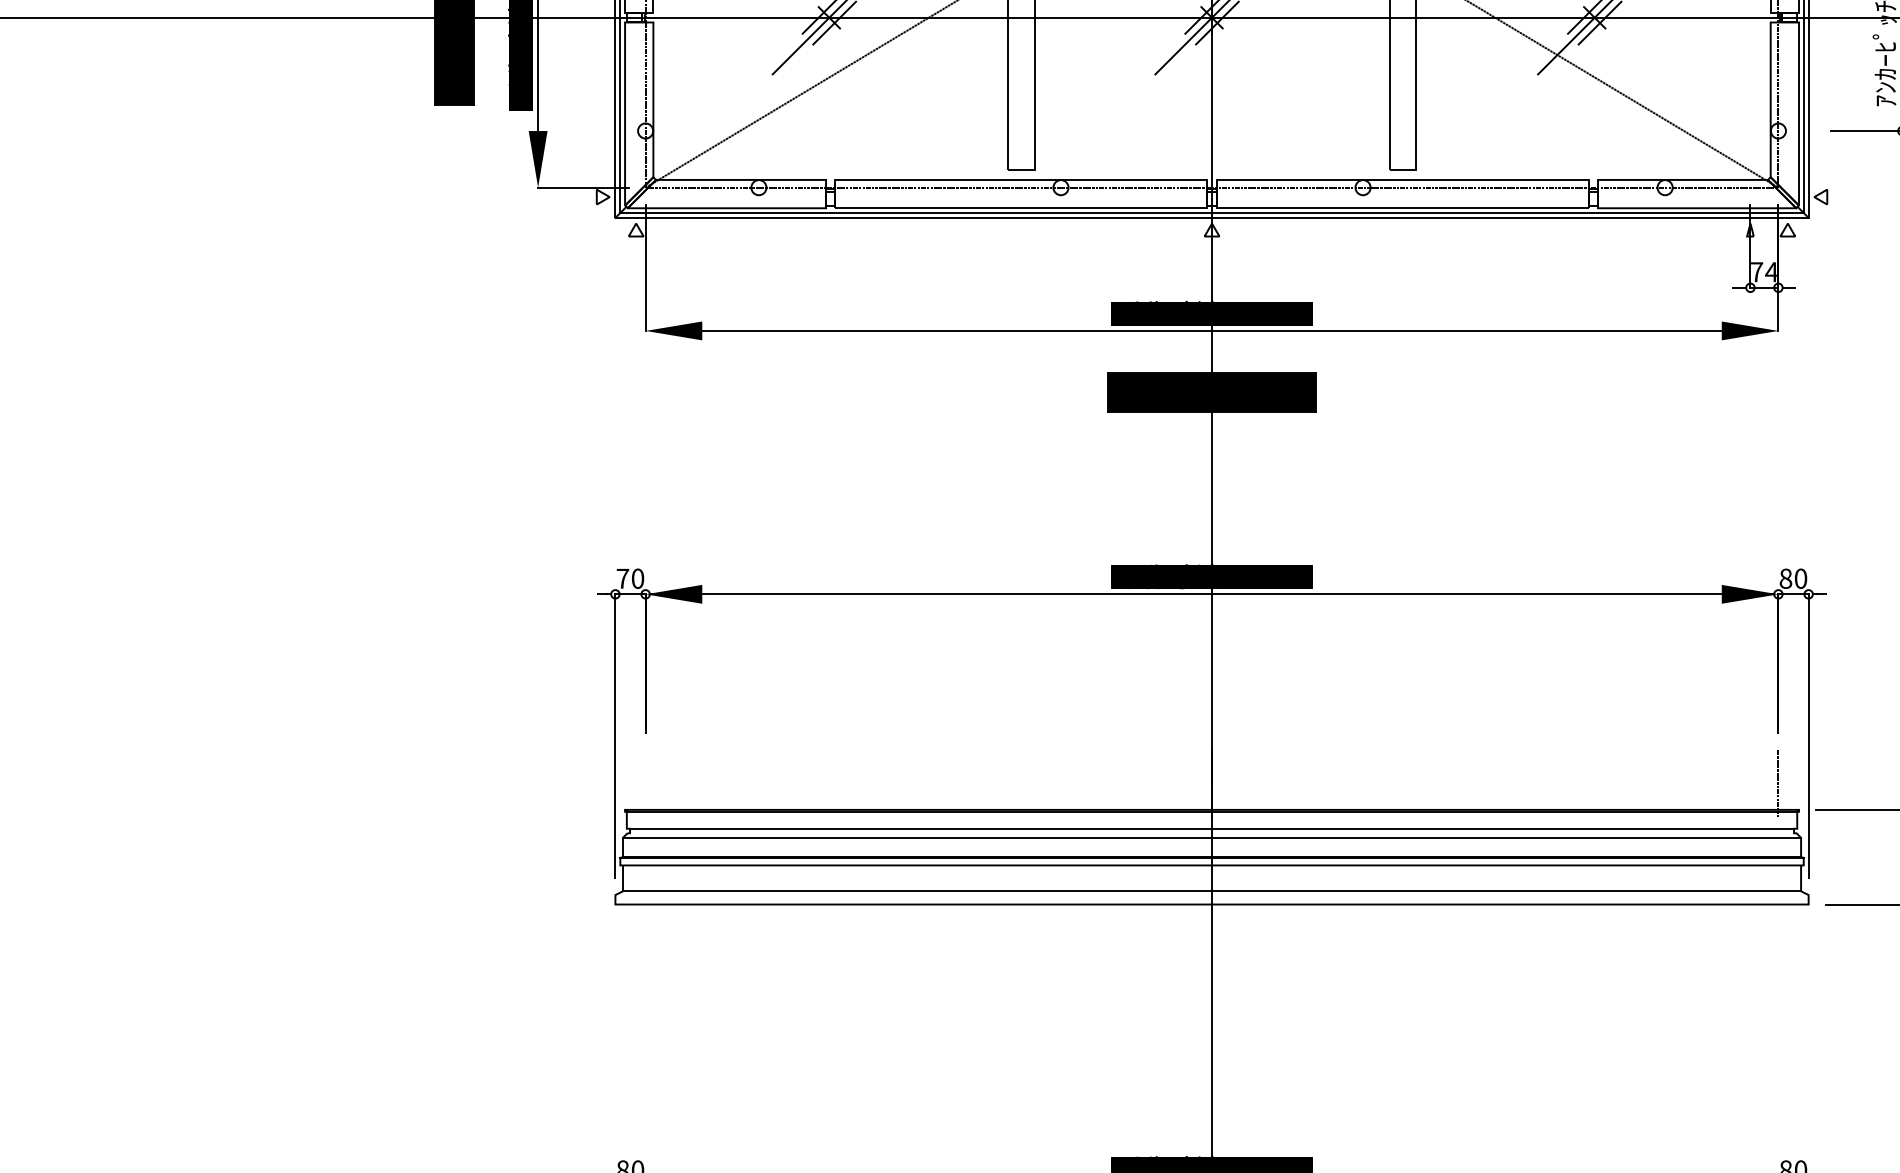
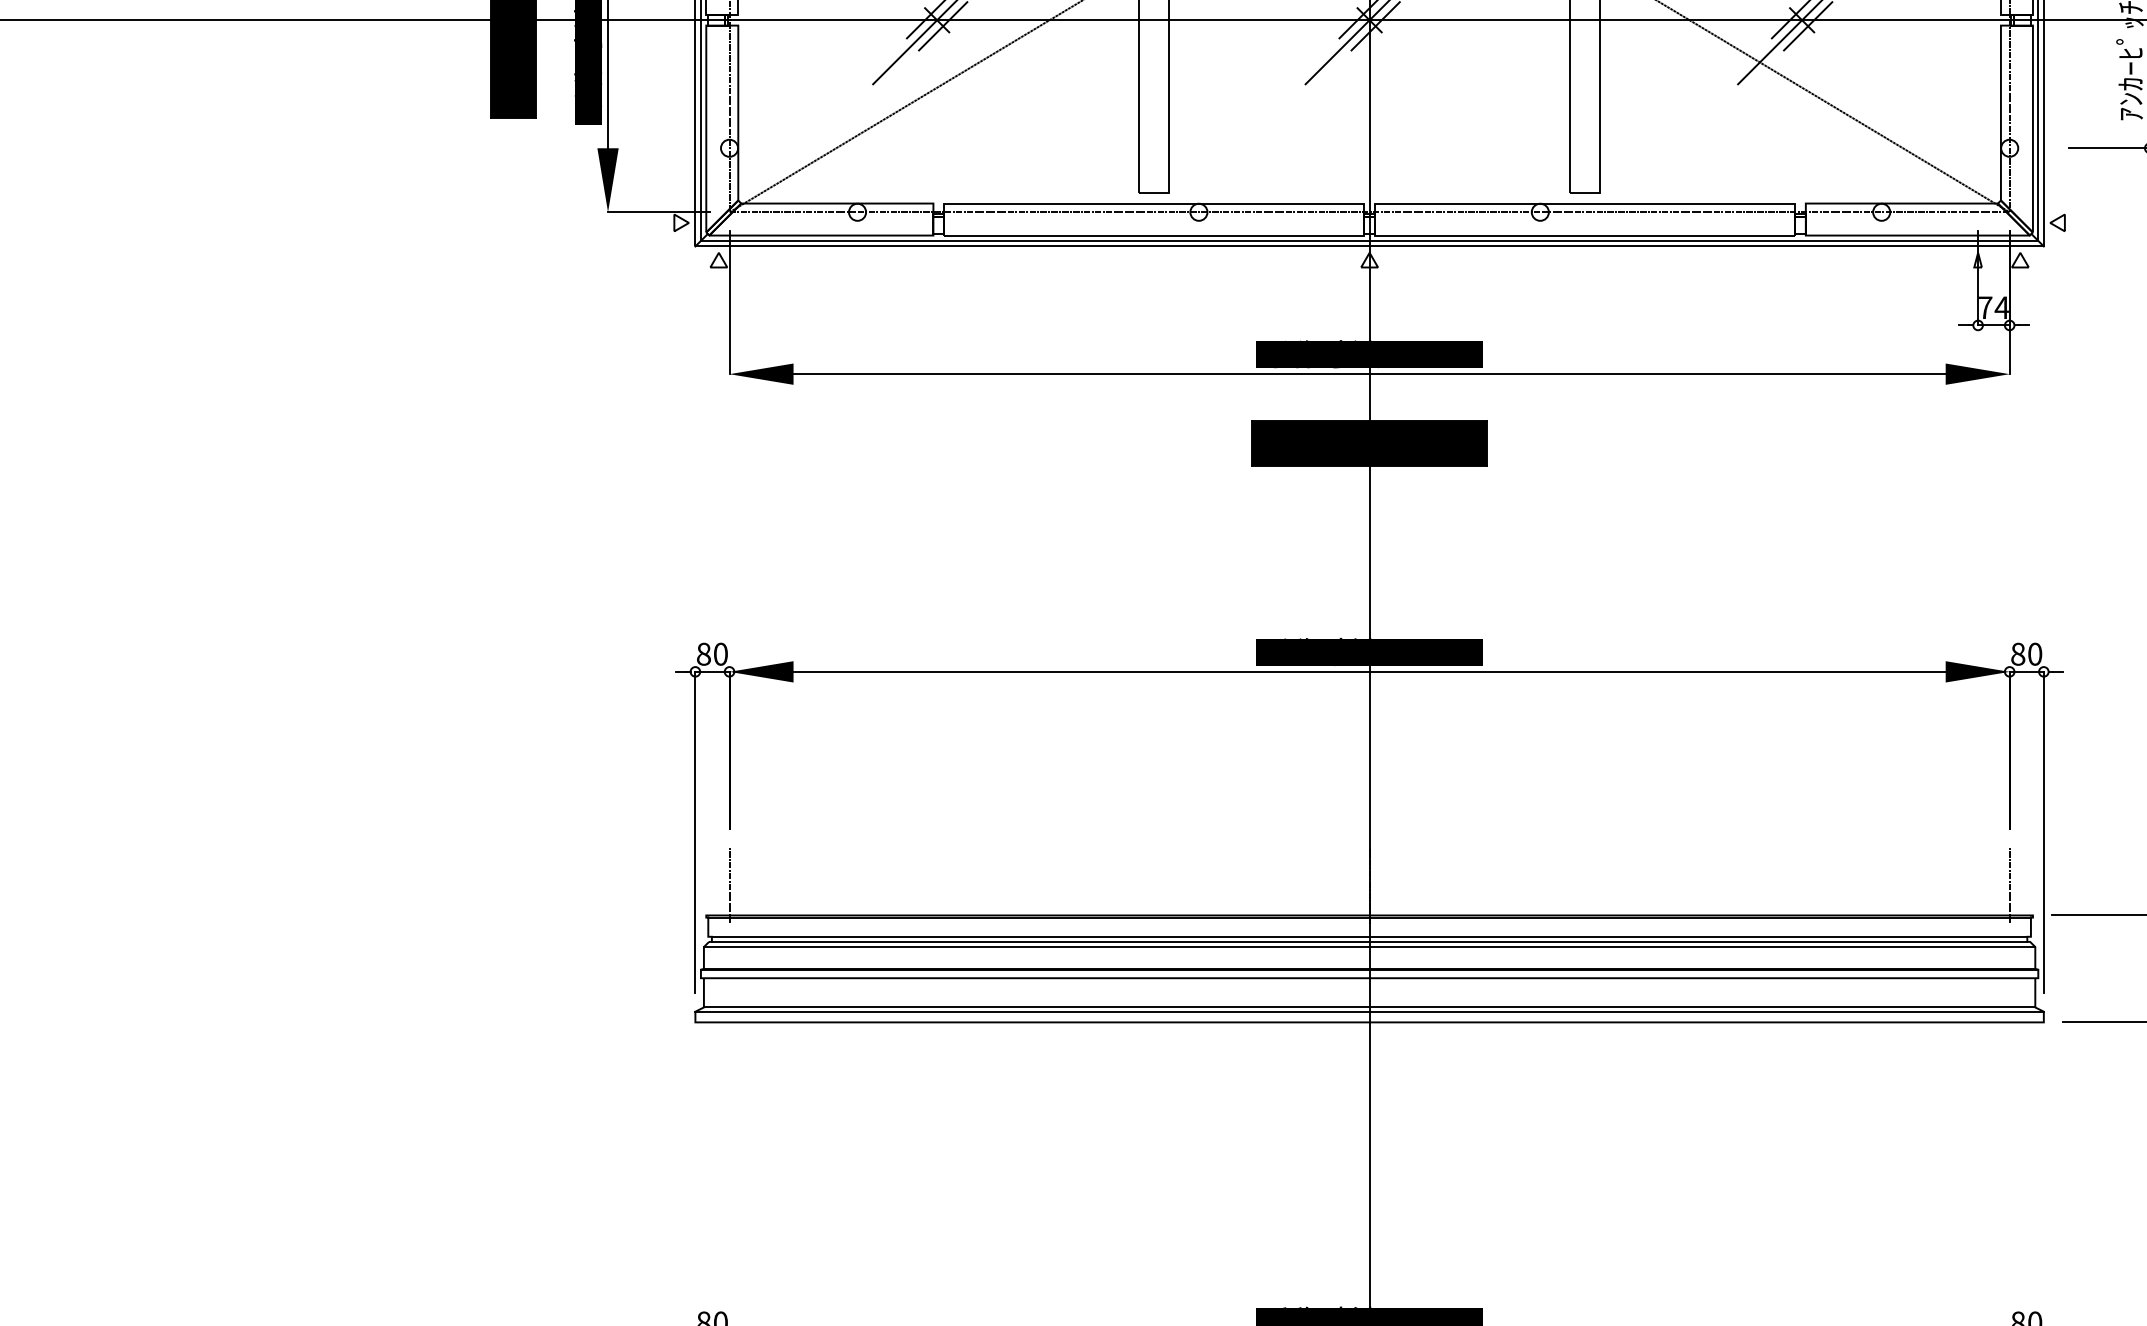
text: (622, 578) -> (703, 653), 70 -> 80
line: (645, 783) -> (729, 885), added
line: (1212, 833) -> (1370, 942), added
line: (1211, 895) -> (1369, 1012), added

